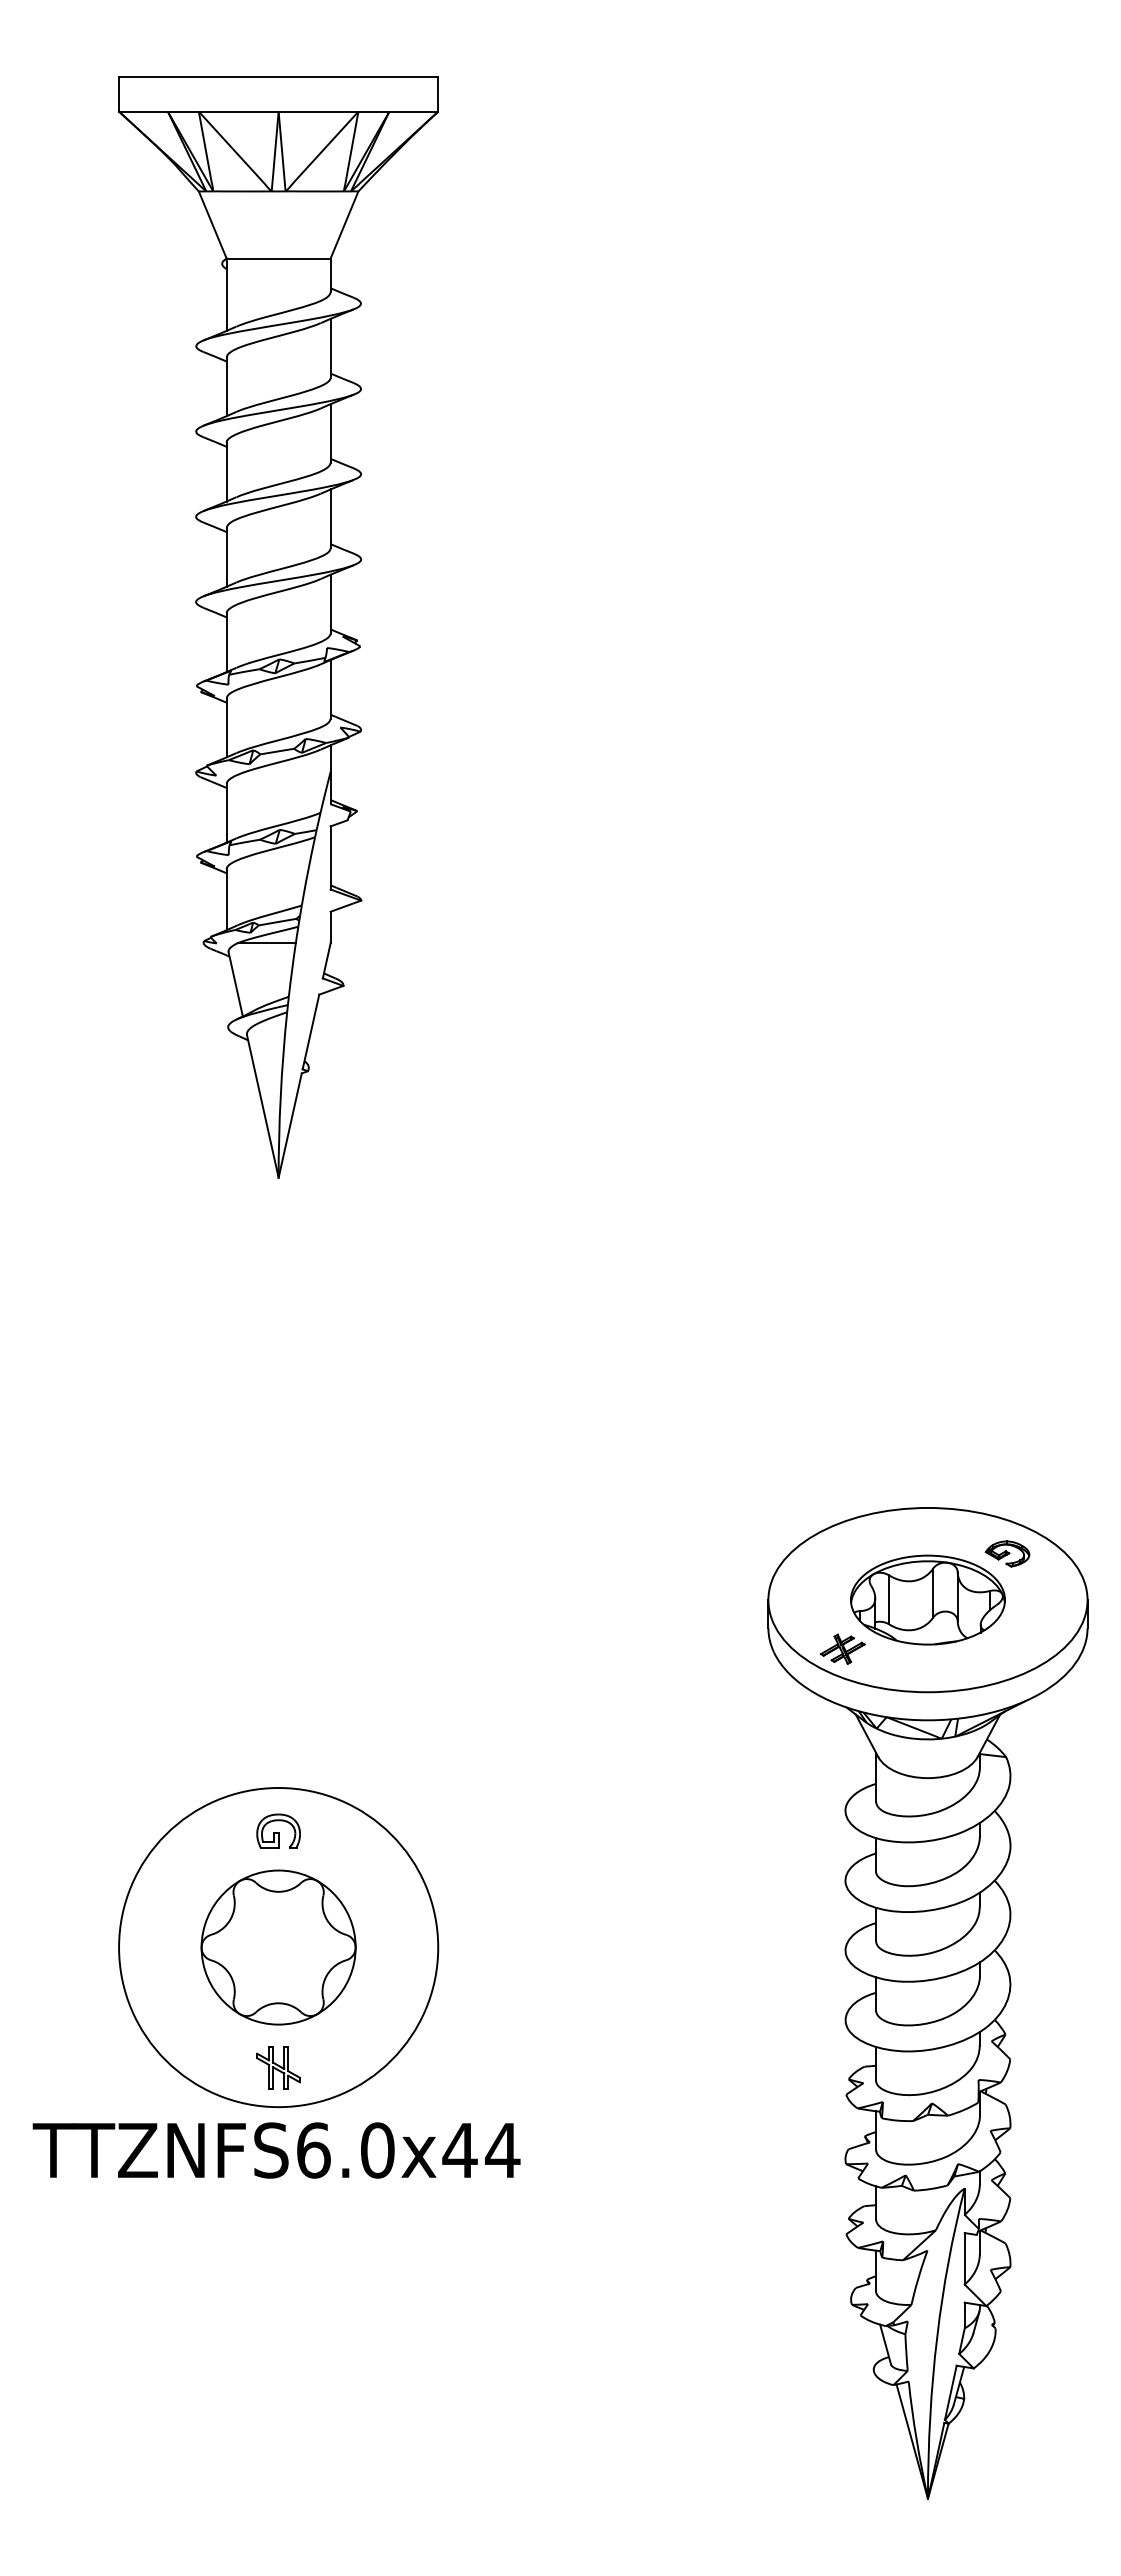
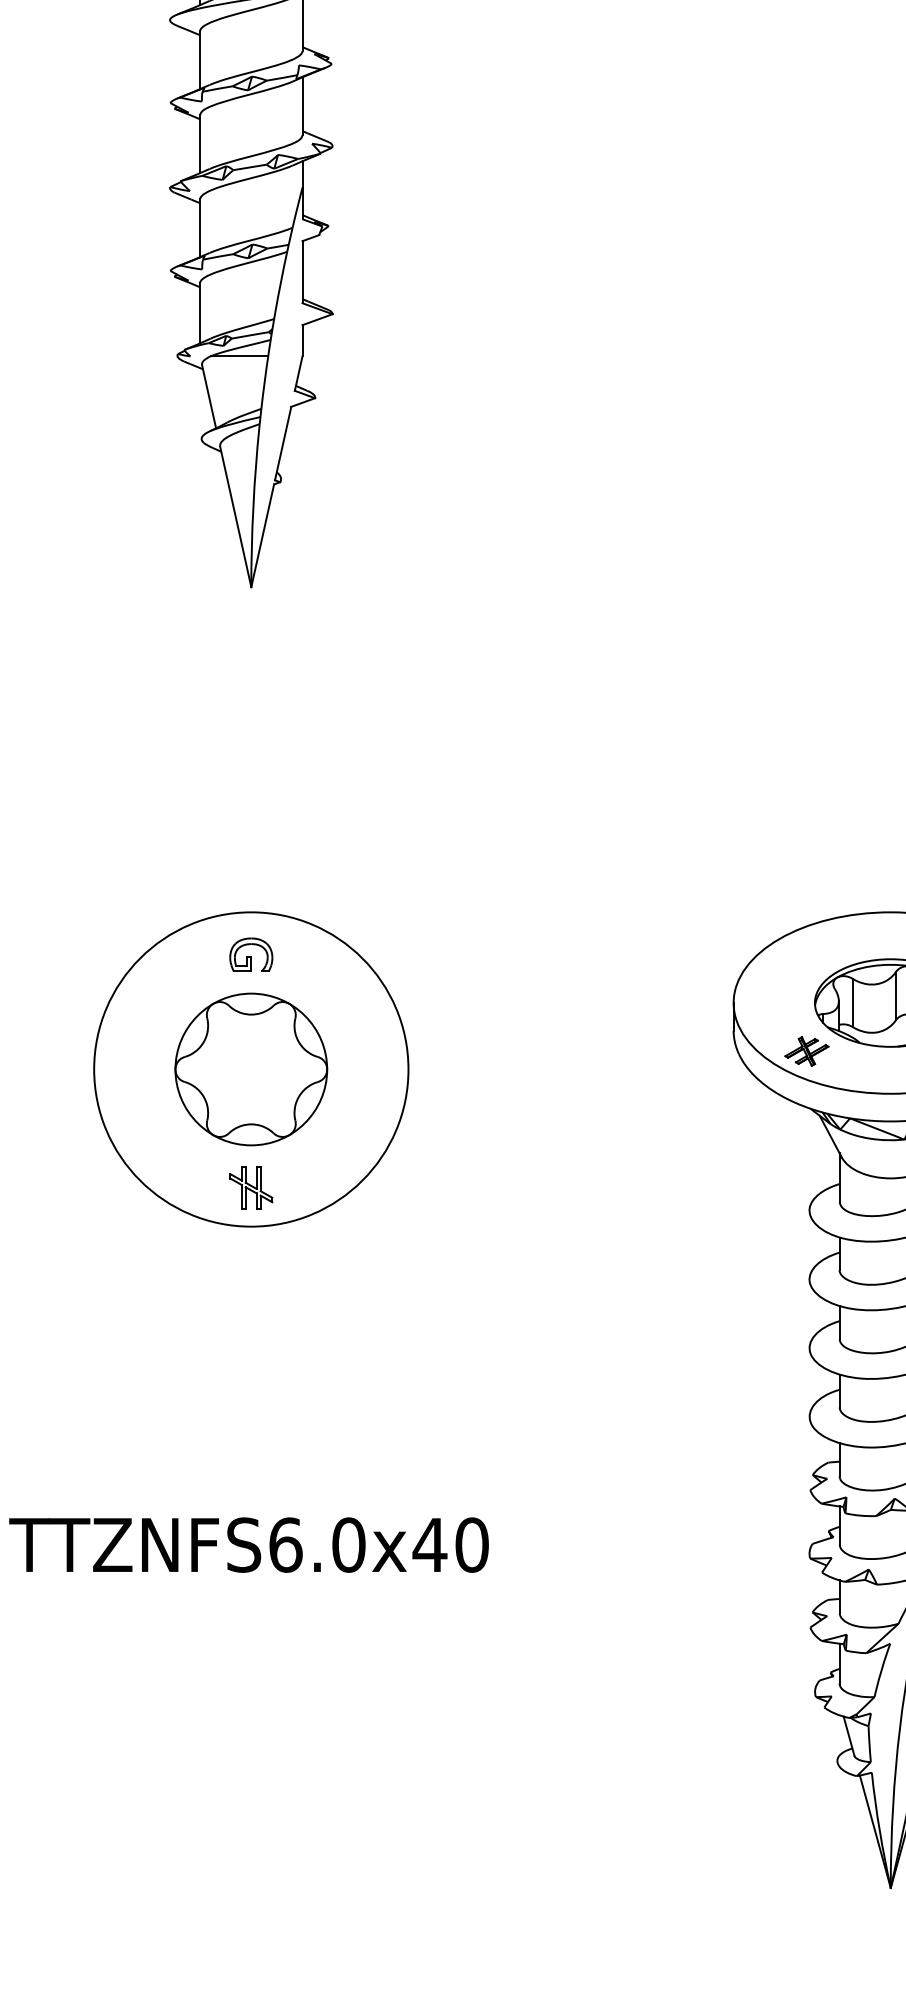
part: (278, 1947) -> (251, 1069), moved
text: (502, 2150) -> (471, 1545), TTZNFS6.0x44 -> TTZNFS6.0x40

